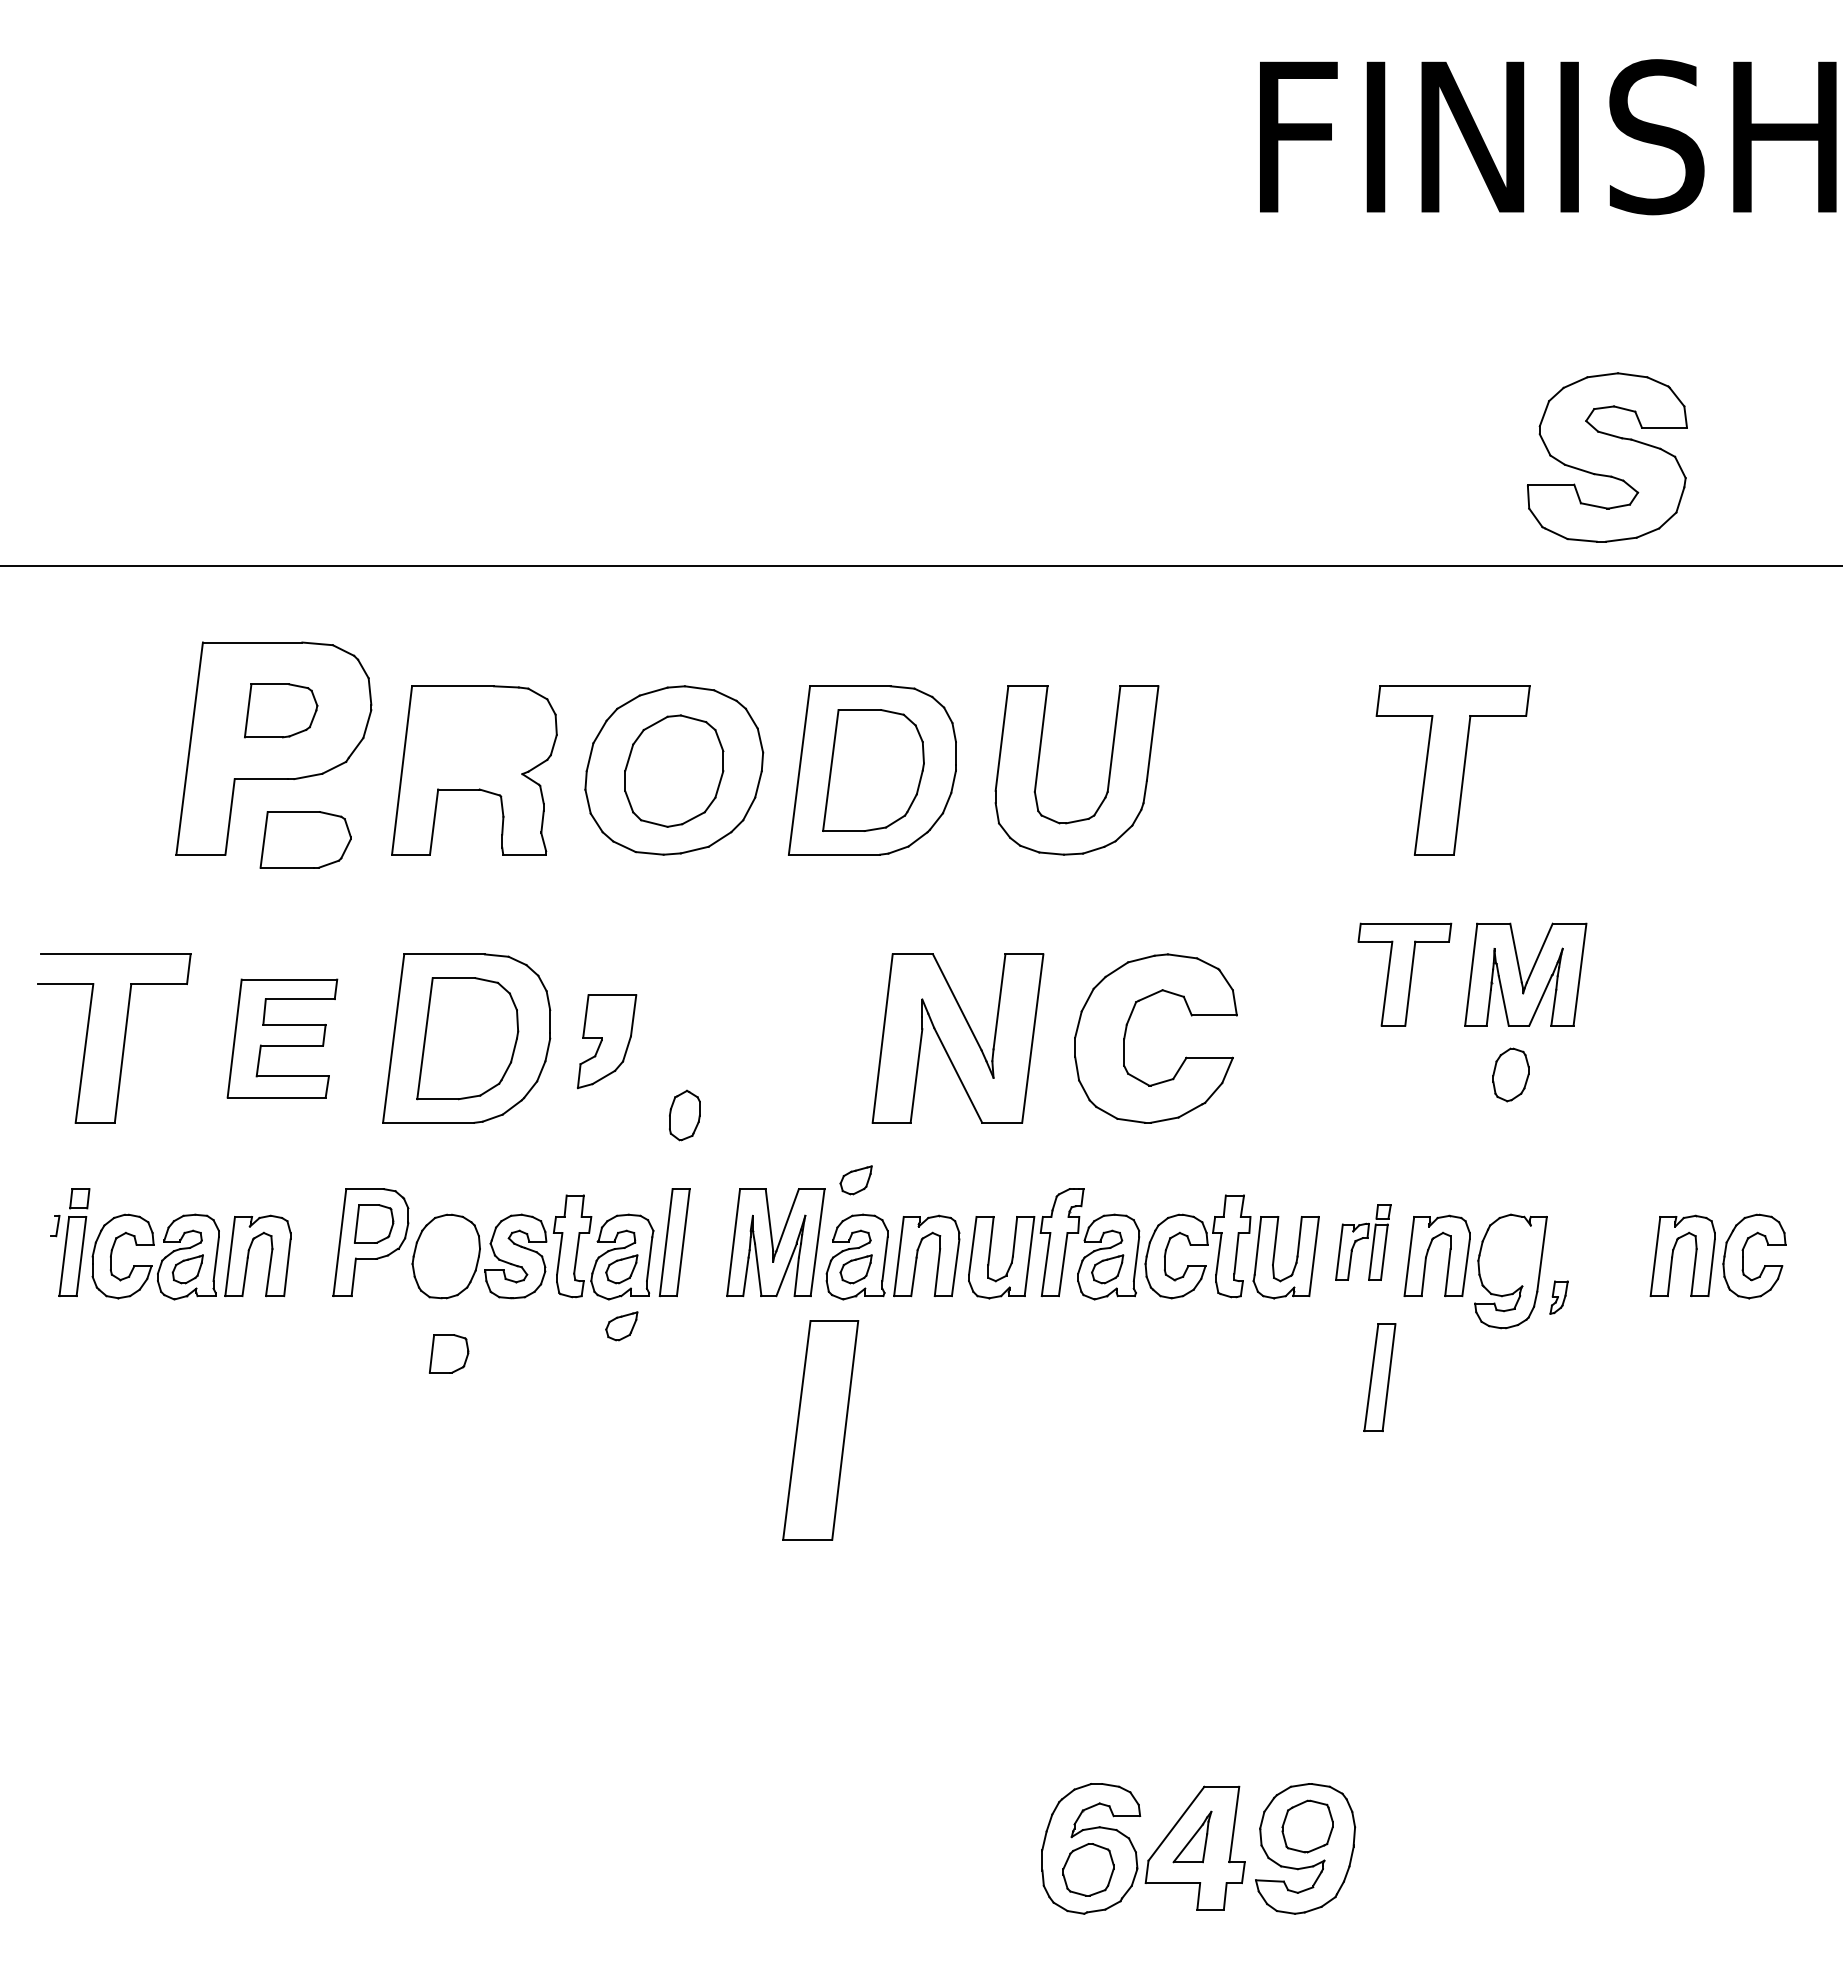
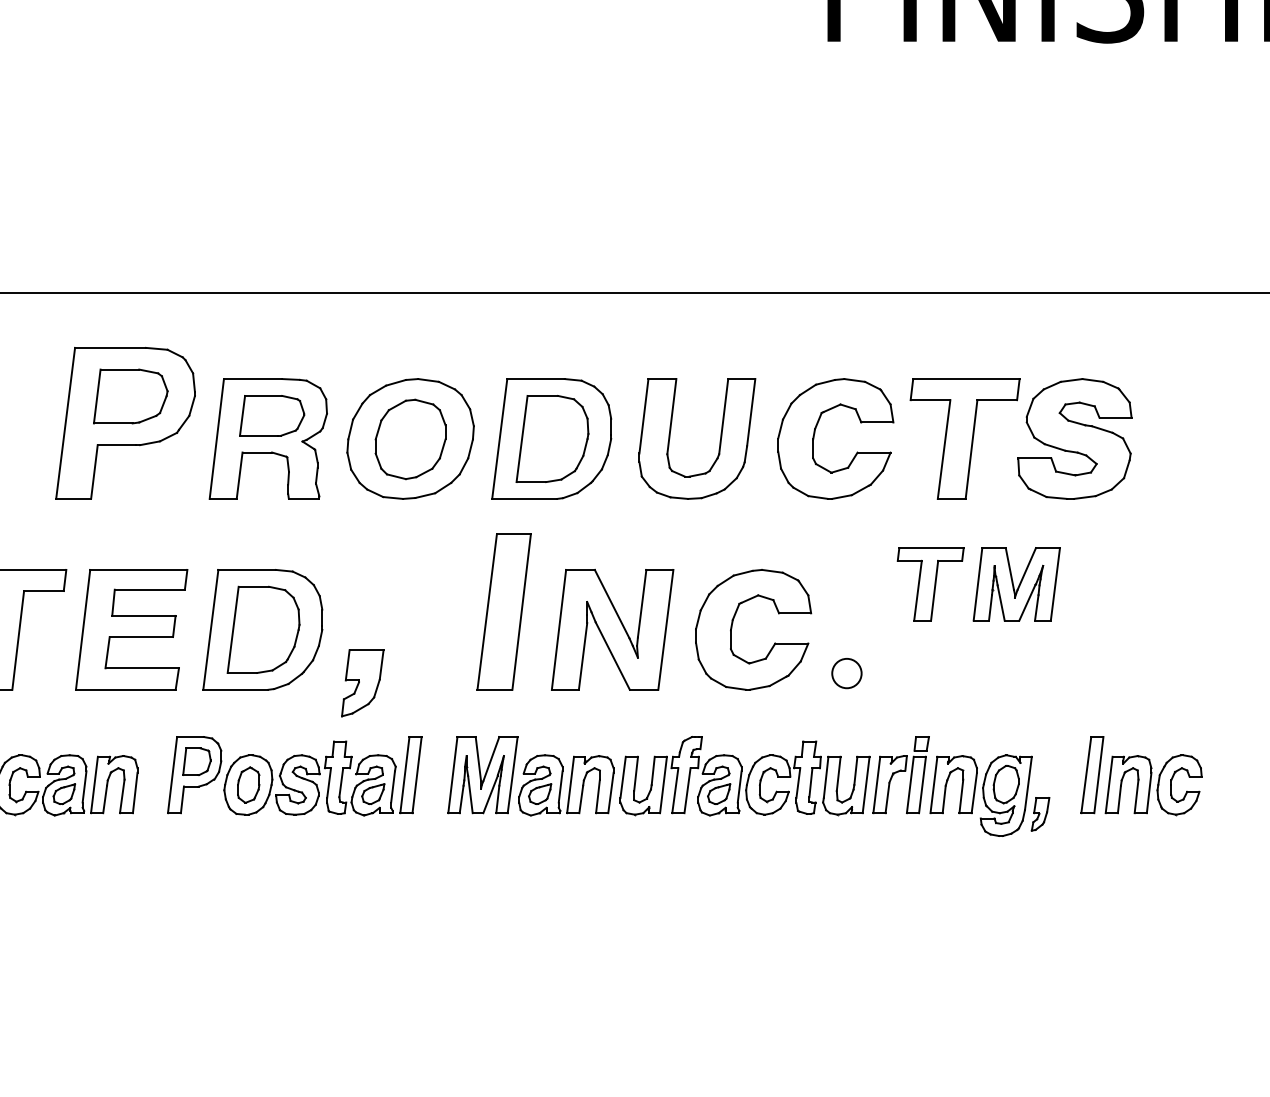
part: (1607, 457) -> (1074, 438), moved
part: (280, 710) -> (130, 396), size x1.43
part: (1241, 768) -> (814, 437), added
part: (305, 839) -> (271, 415), moved
part: (282, 1038) -> (131, 629), size x1.43
part: (607, 1041) -> (363, 683), moved
part: (1510, 1074) -> (1005, 784), moved
circle: (1286, 1099) -> (846, 673), added
part: (684, 1115) -> (248, 784), moved
part: (855, 1180) -> (539, 730), removed
part: (1363, 1242) -> (901, 775), size x1.43
part: (1558, 1297) -> (1040, 814), size x1.43
part: (621, 1326) -> (373, 834), removed
part: (449, 1353) -> (250, 854), removed
part: (1379, 1377) -> (1092, 775), moved
part: (820, 1430) -> (504, 611), moved

